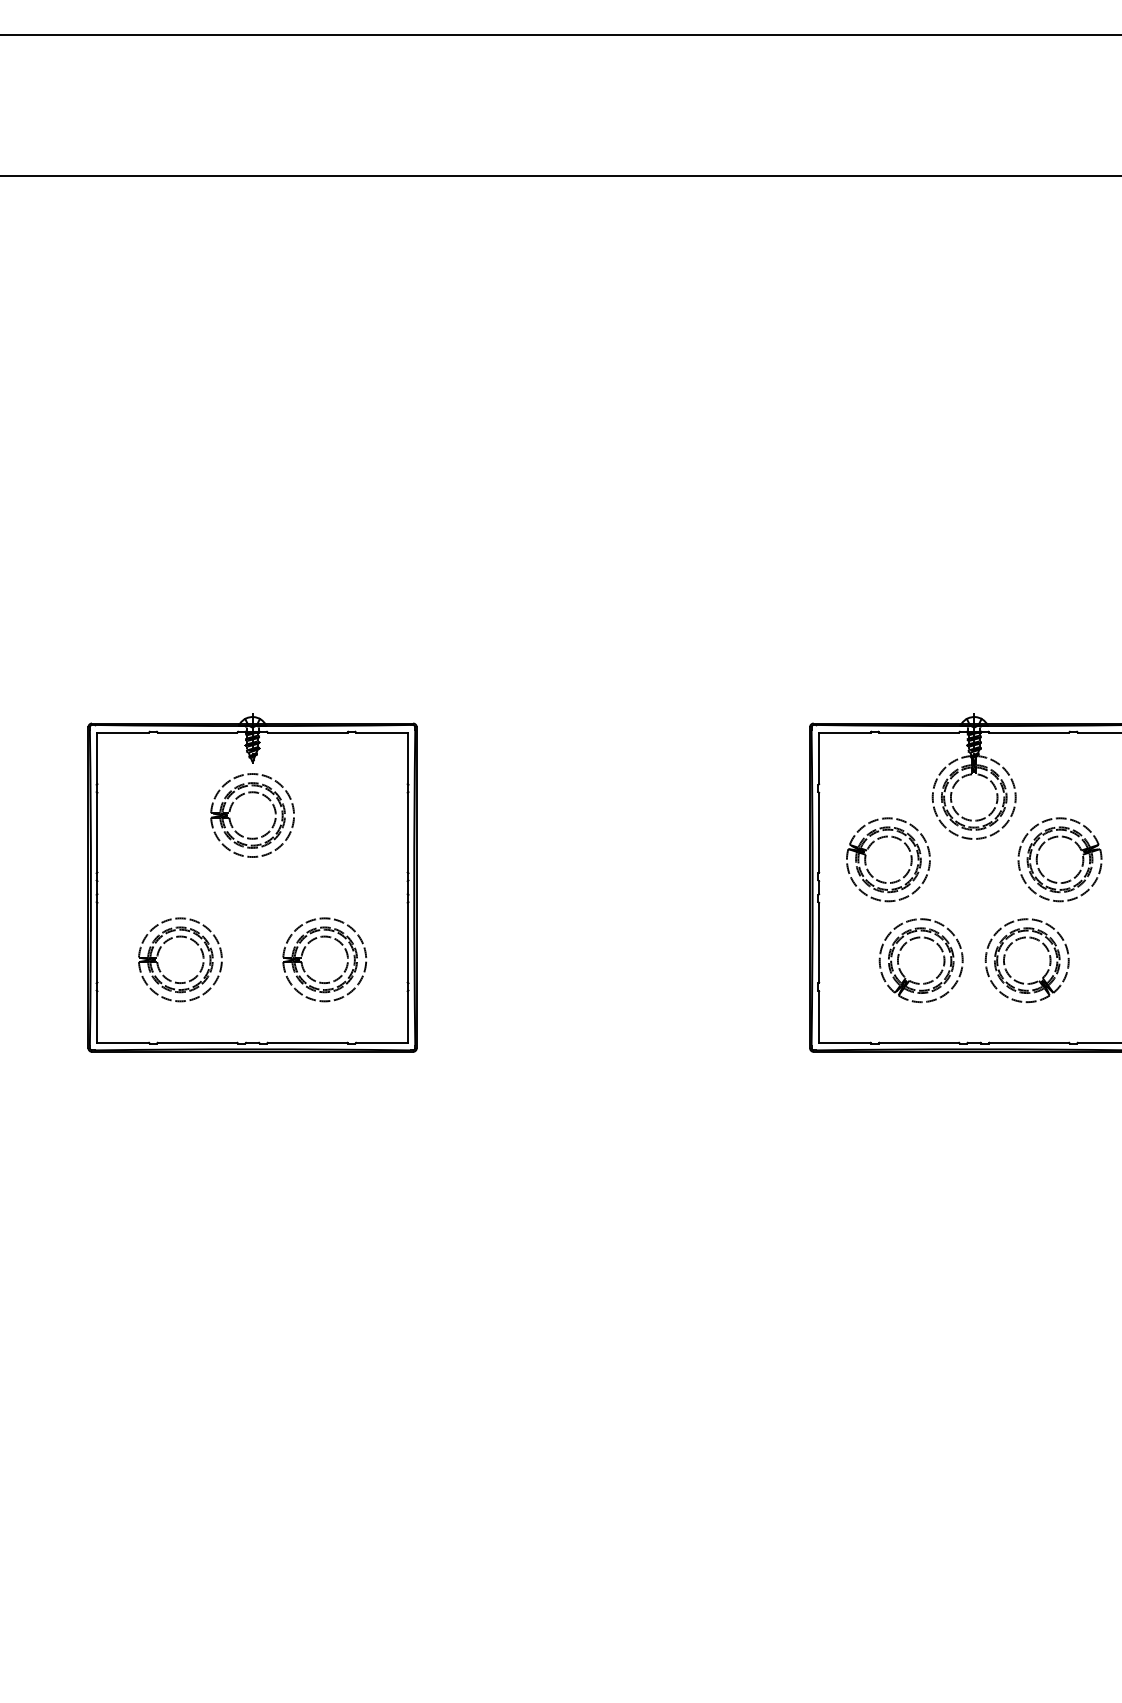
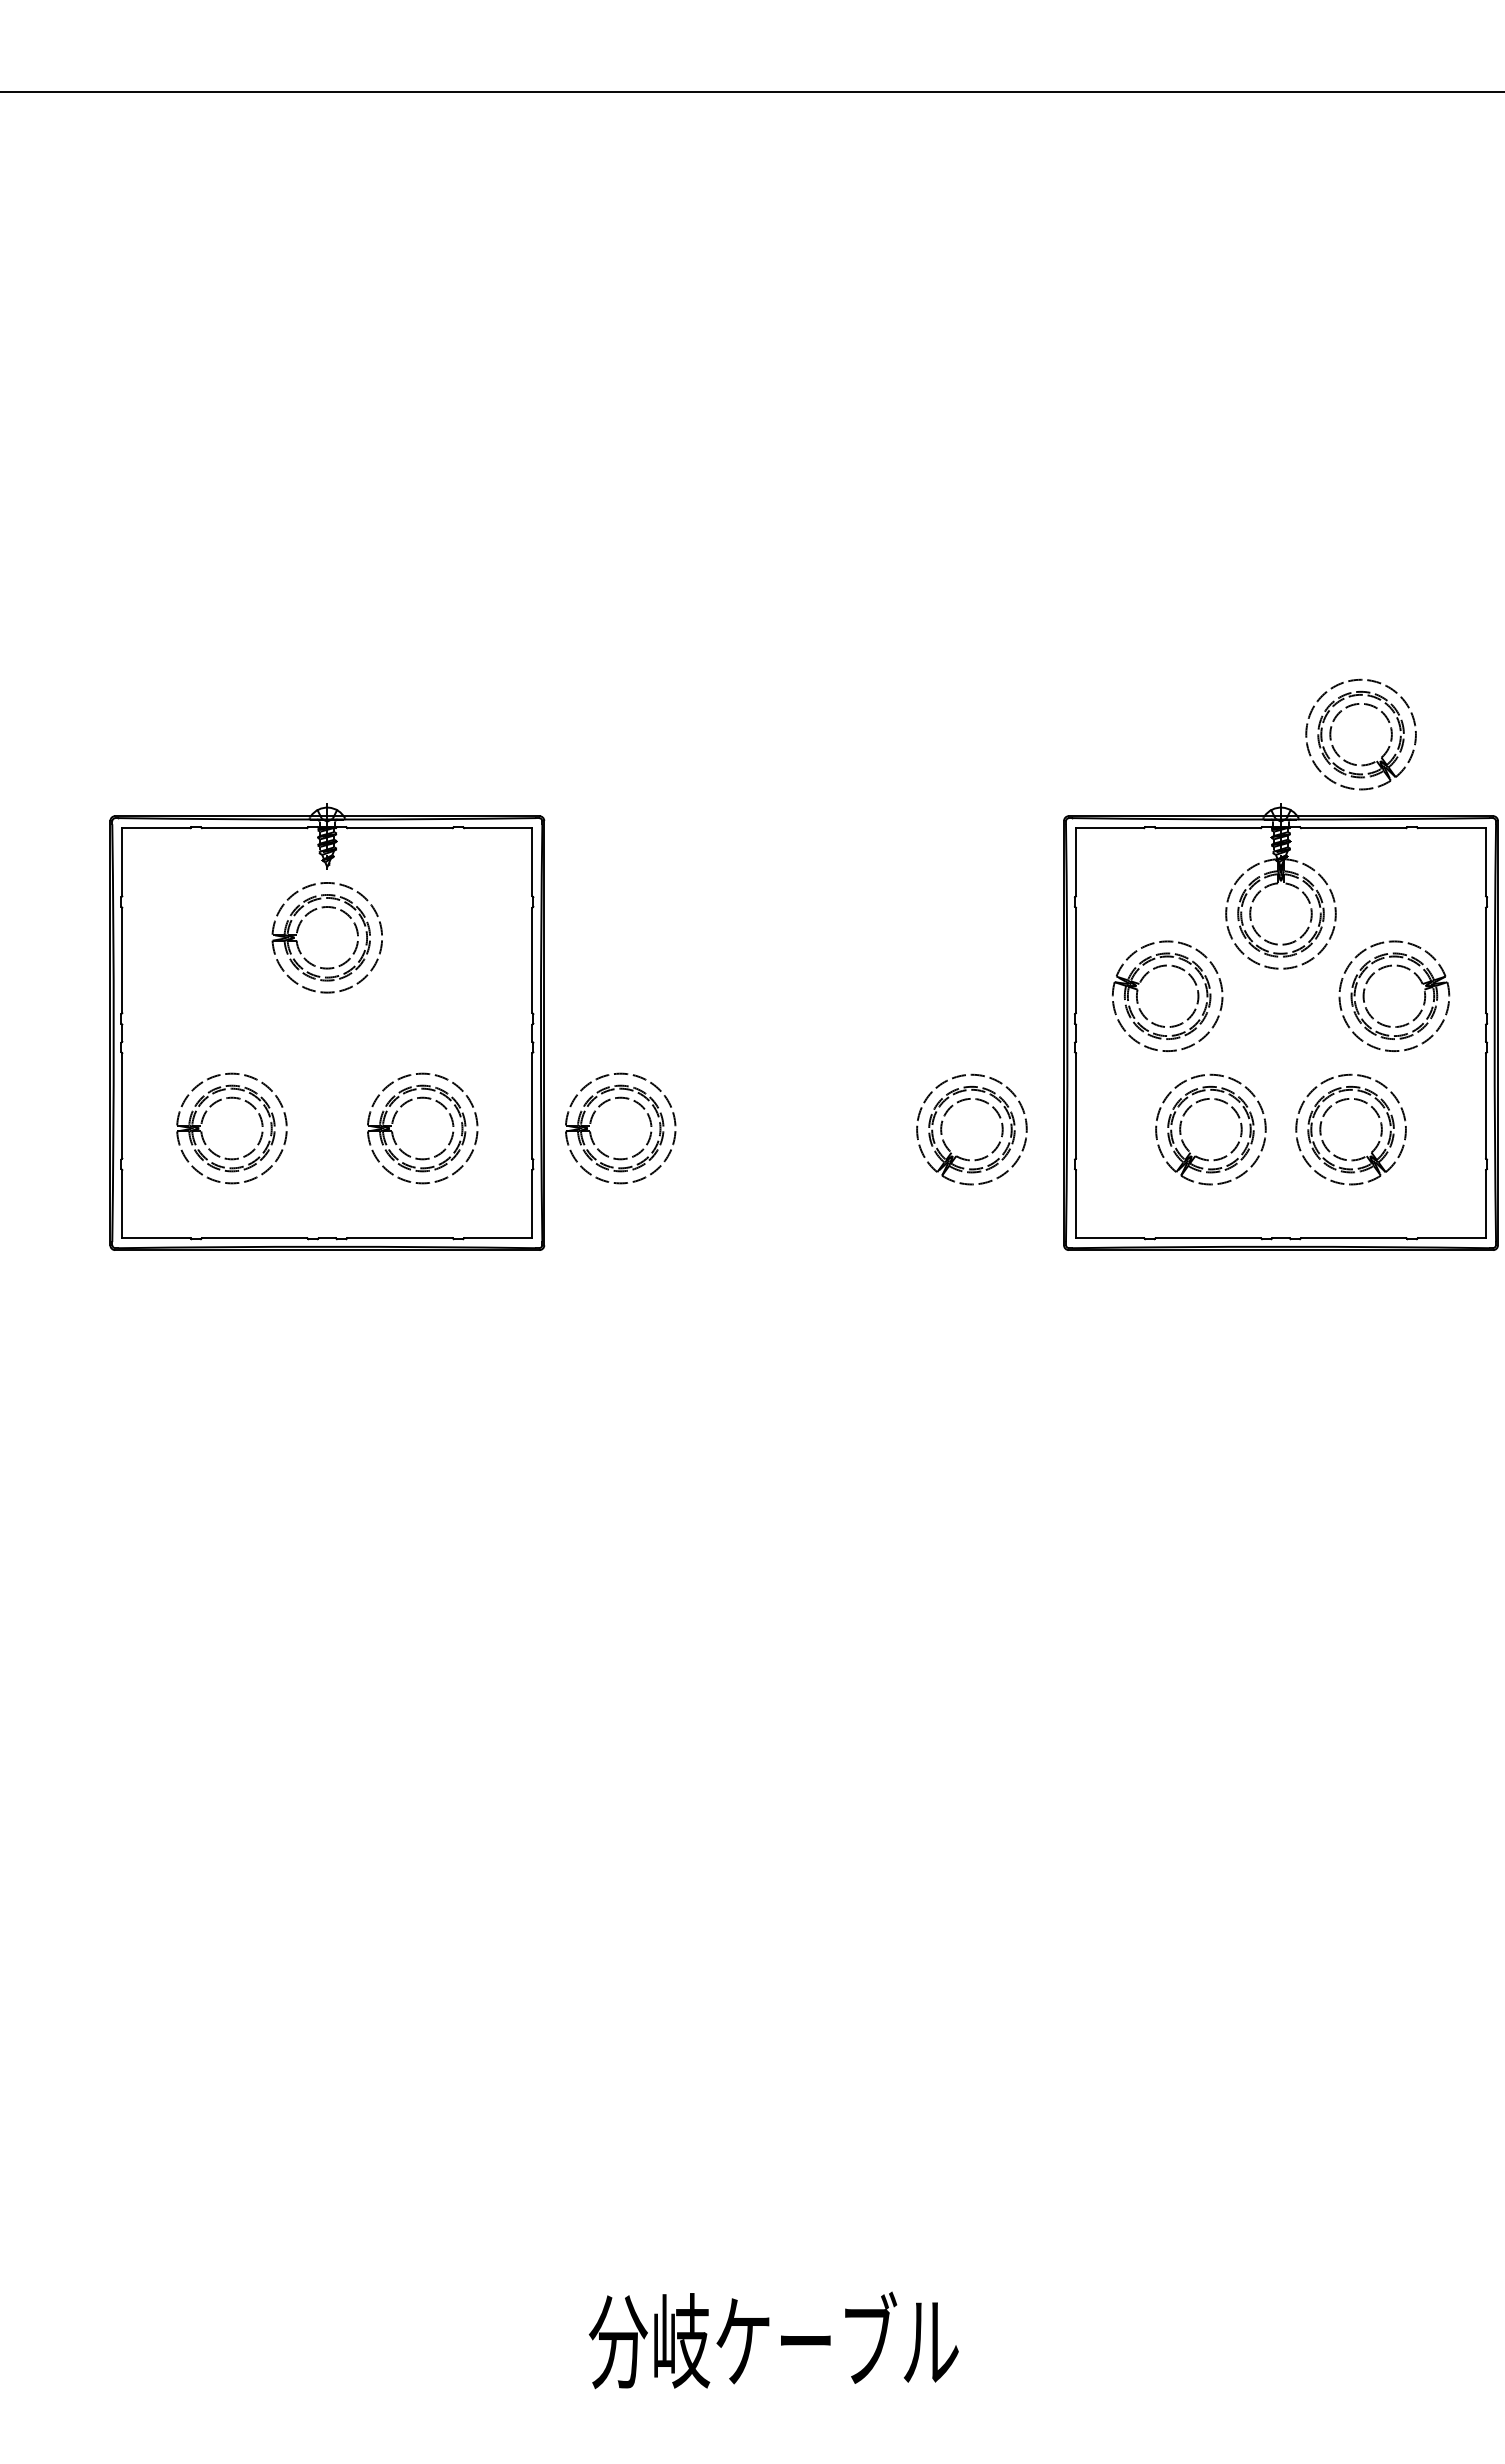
part: (1013, 656) -> (1332, 727), added
part: (718, 960) -> (942, 1129), added
part: (452, 962) -> (591, 1132), added

